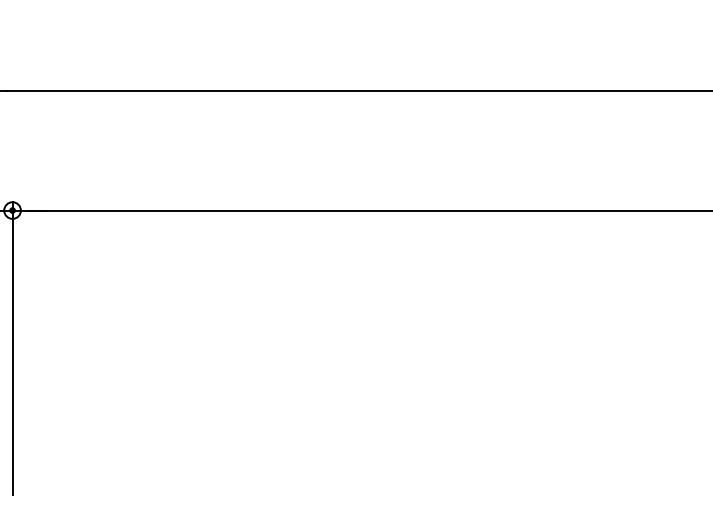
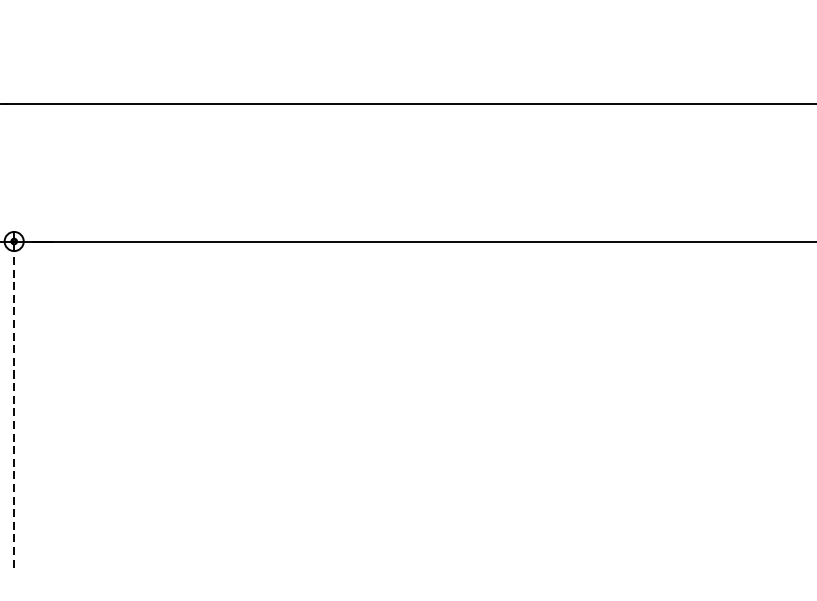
line: (12, 348) -> (14, 399), solid -> dashed

